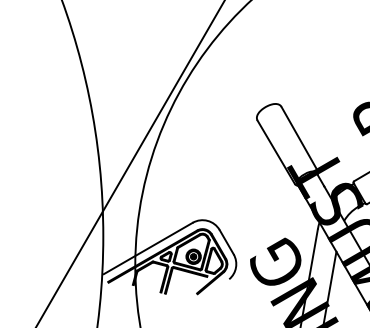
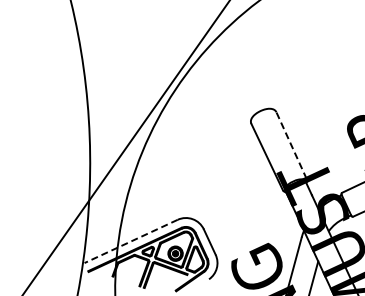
line: (299, 138) -> (291, 145), solid -> dashed
line: (147, 248) -> (130, 241), solid -> dashed

